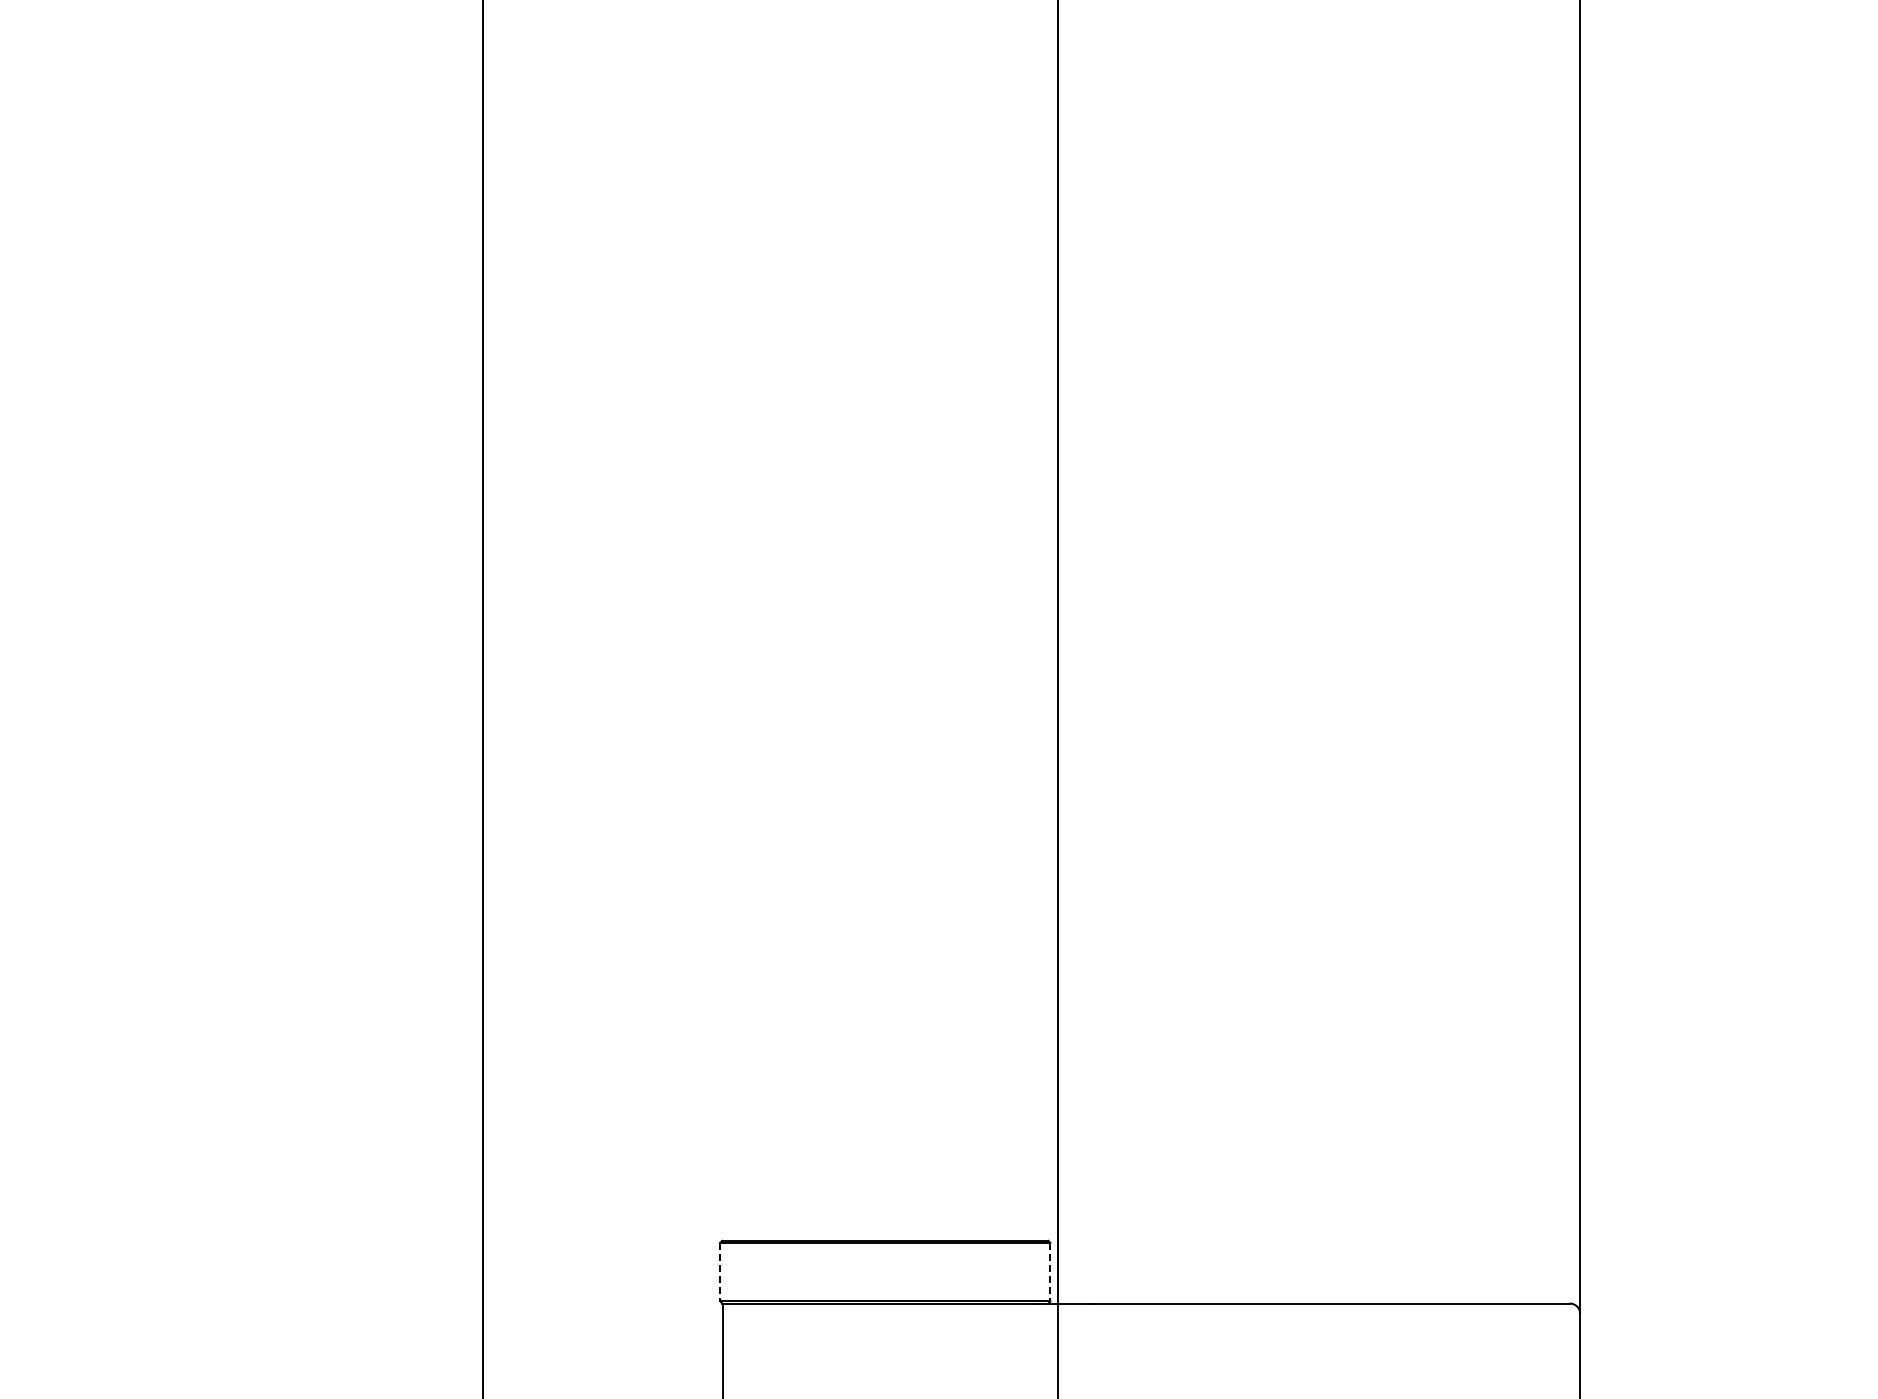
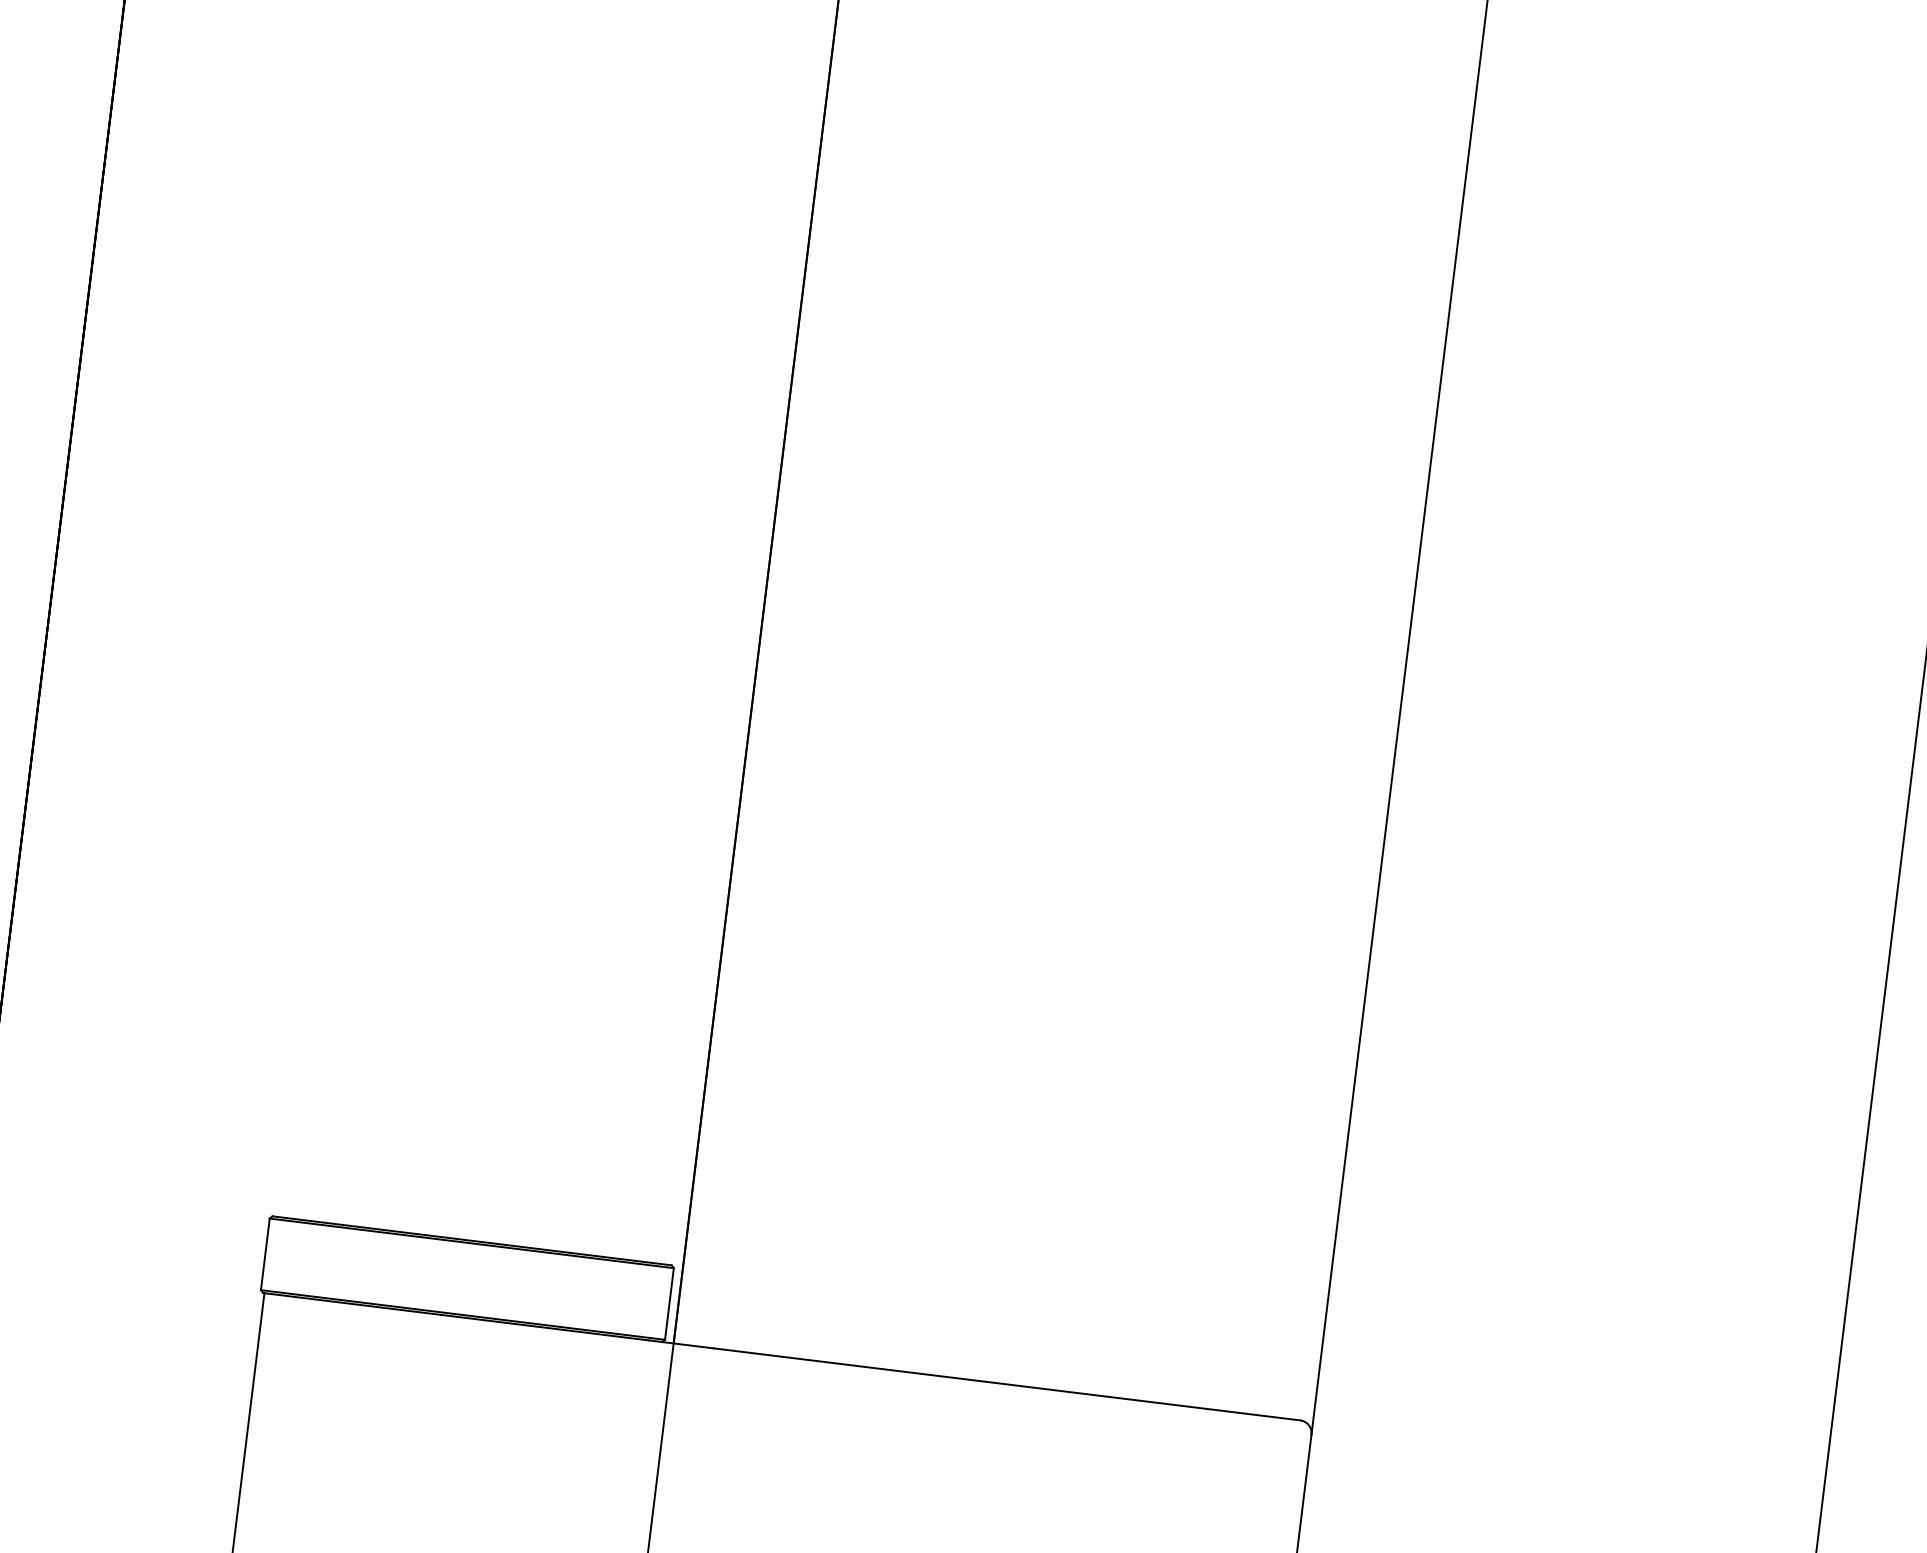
line: (720, 1272) -> (265, 1254), dashed -> solid
line: (1050, 1272) -> (669, 1304), dashed -> solid

